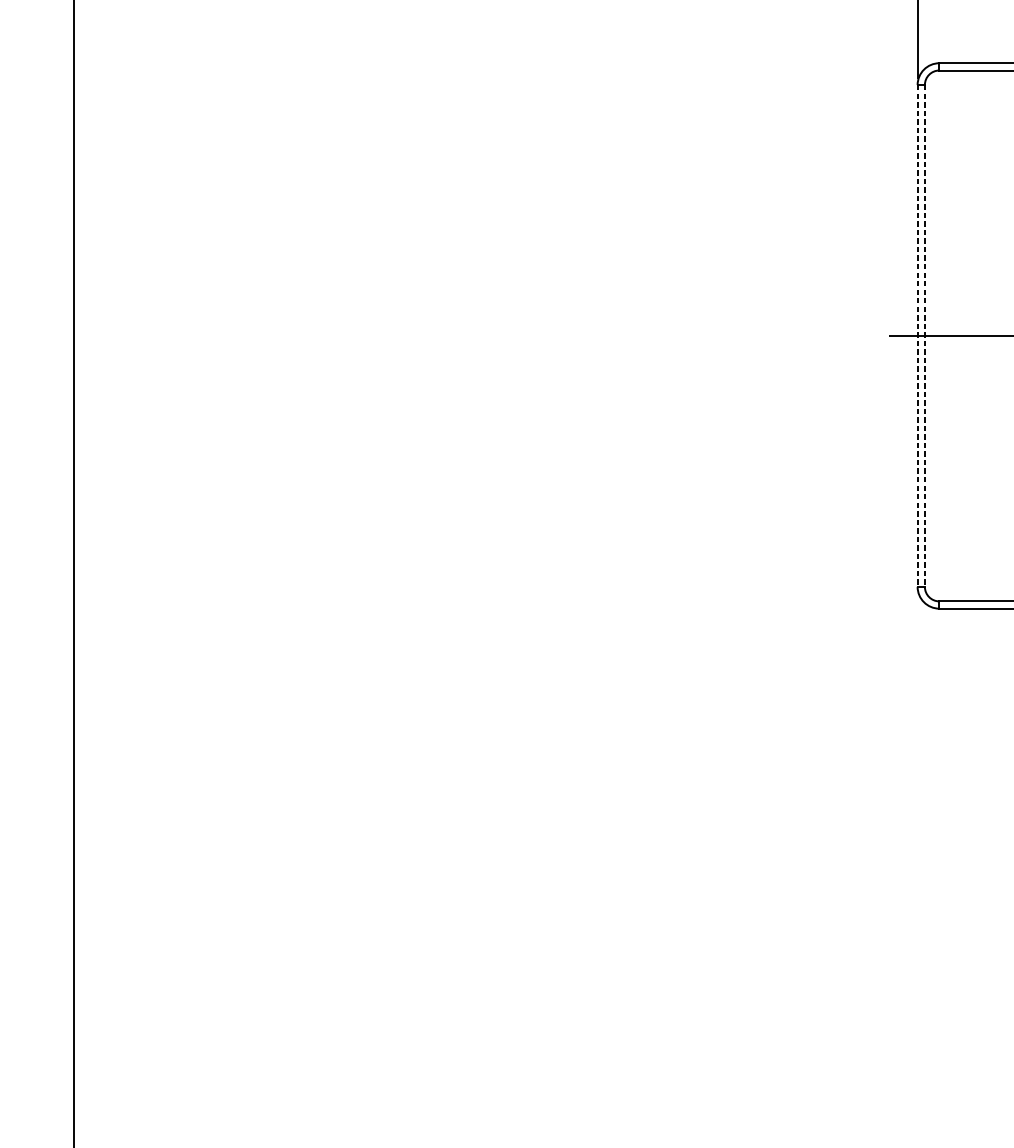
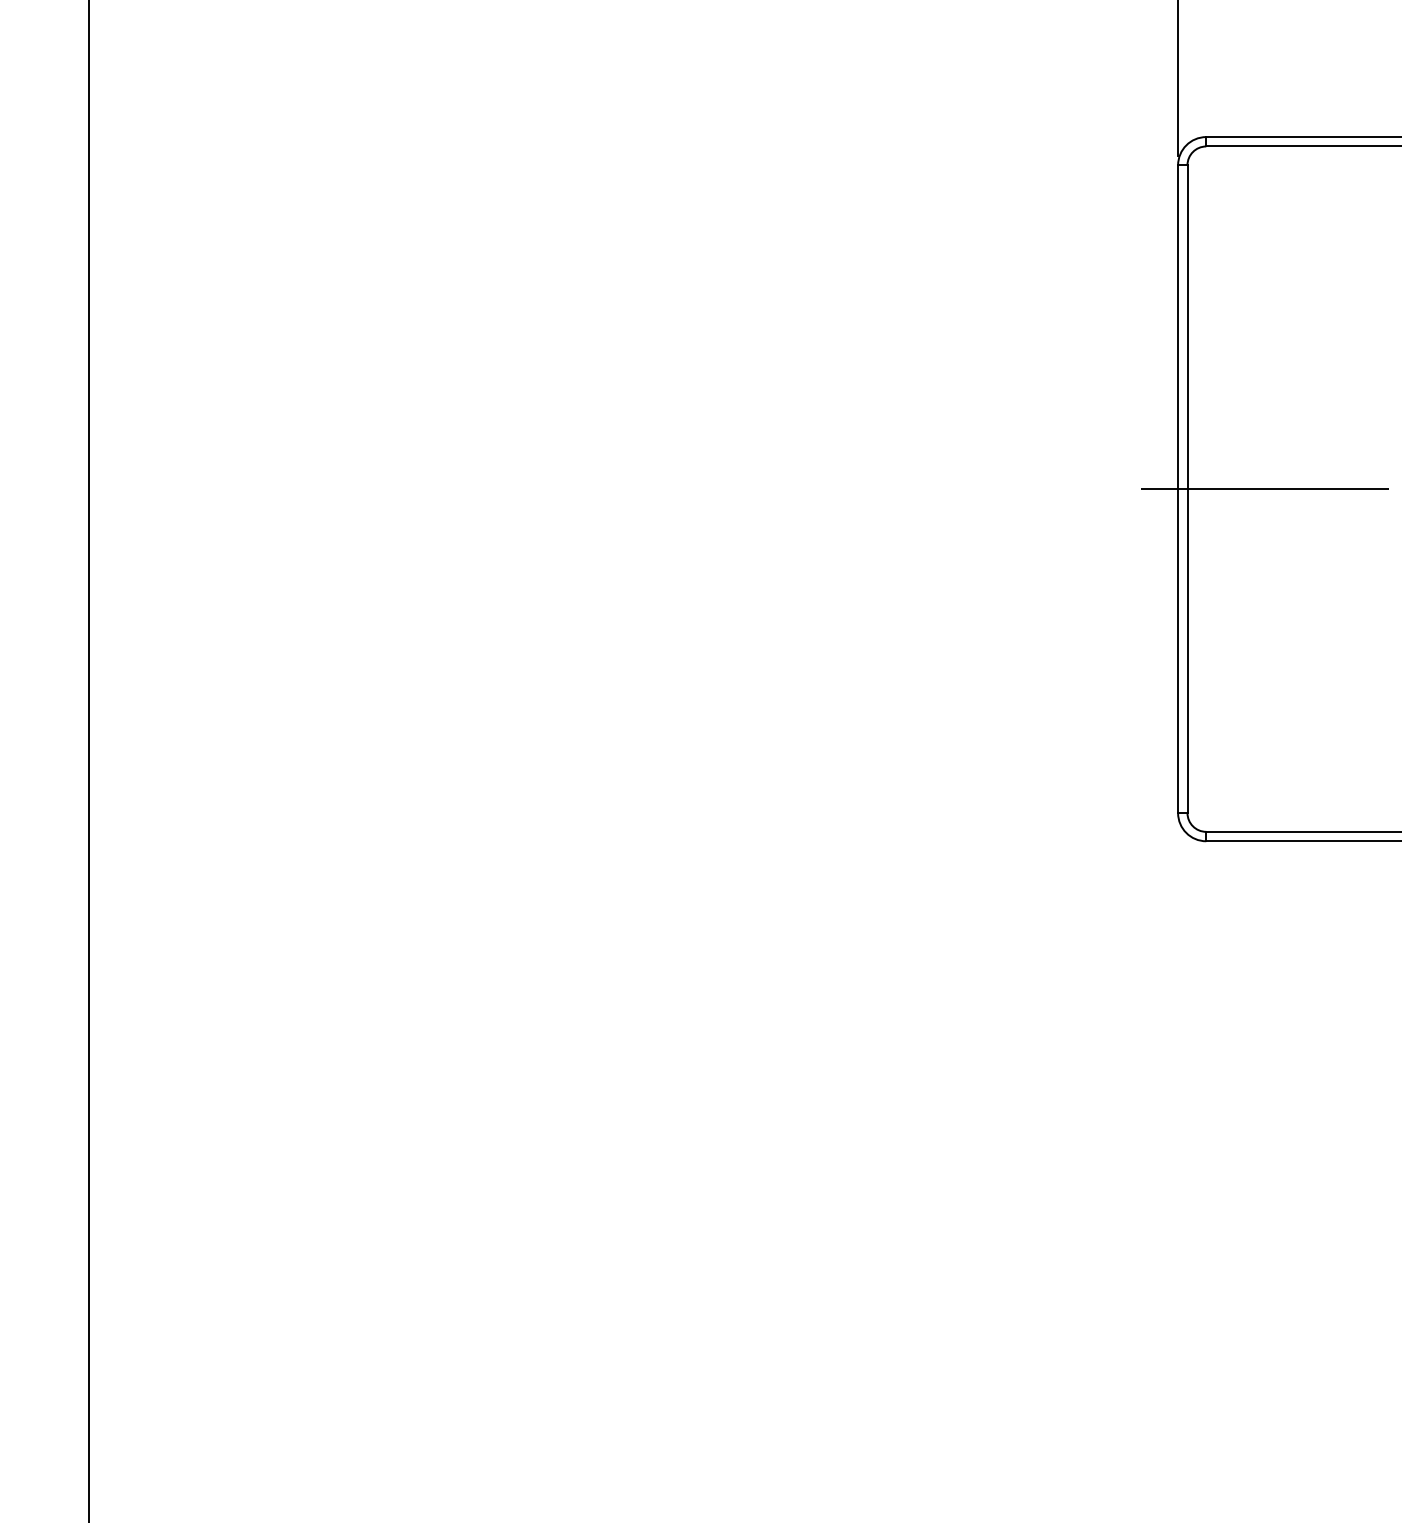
line: (917, 336) -> (1178, 489), dashed -> solid
line: (924, 336) -> (1187, 489), dashed -> solid

